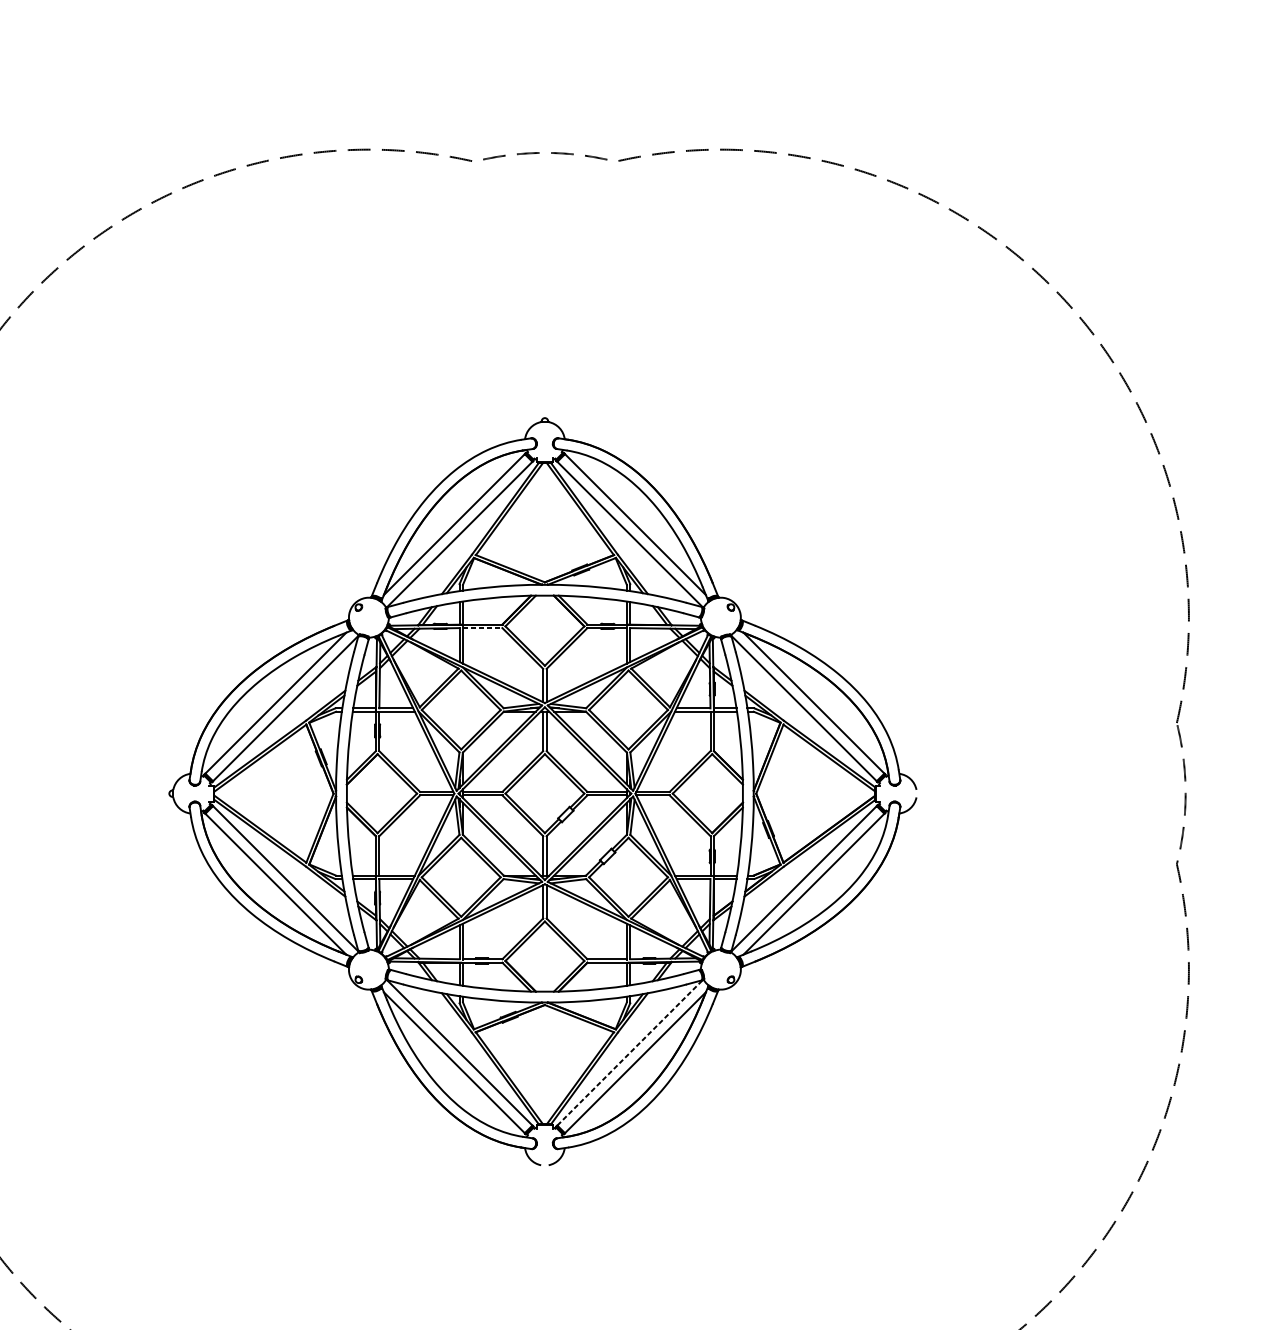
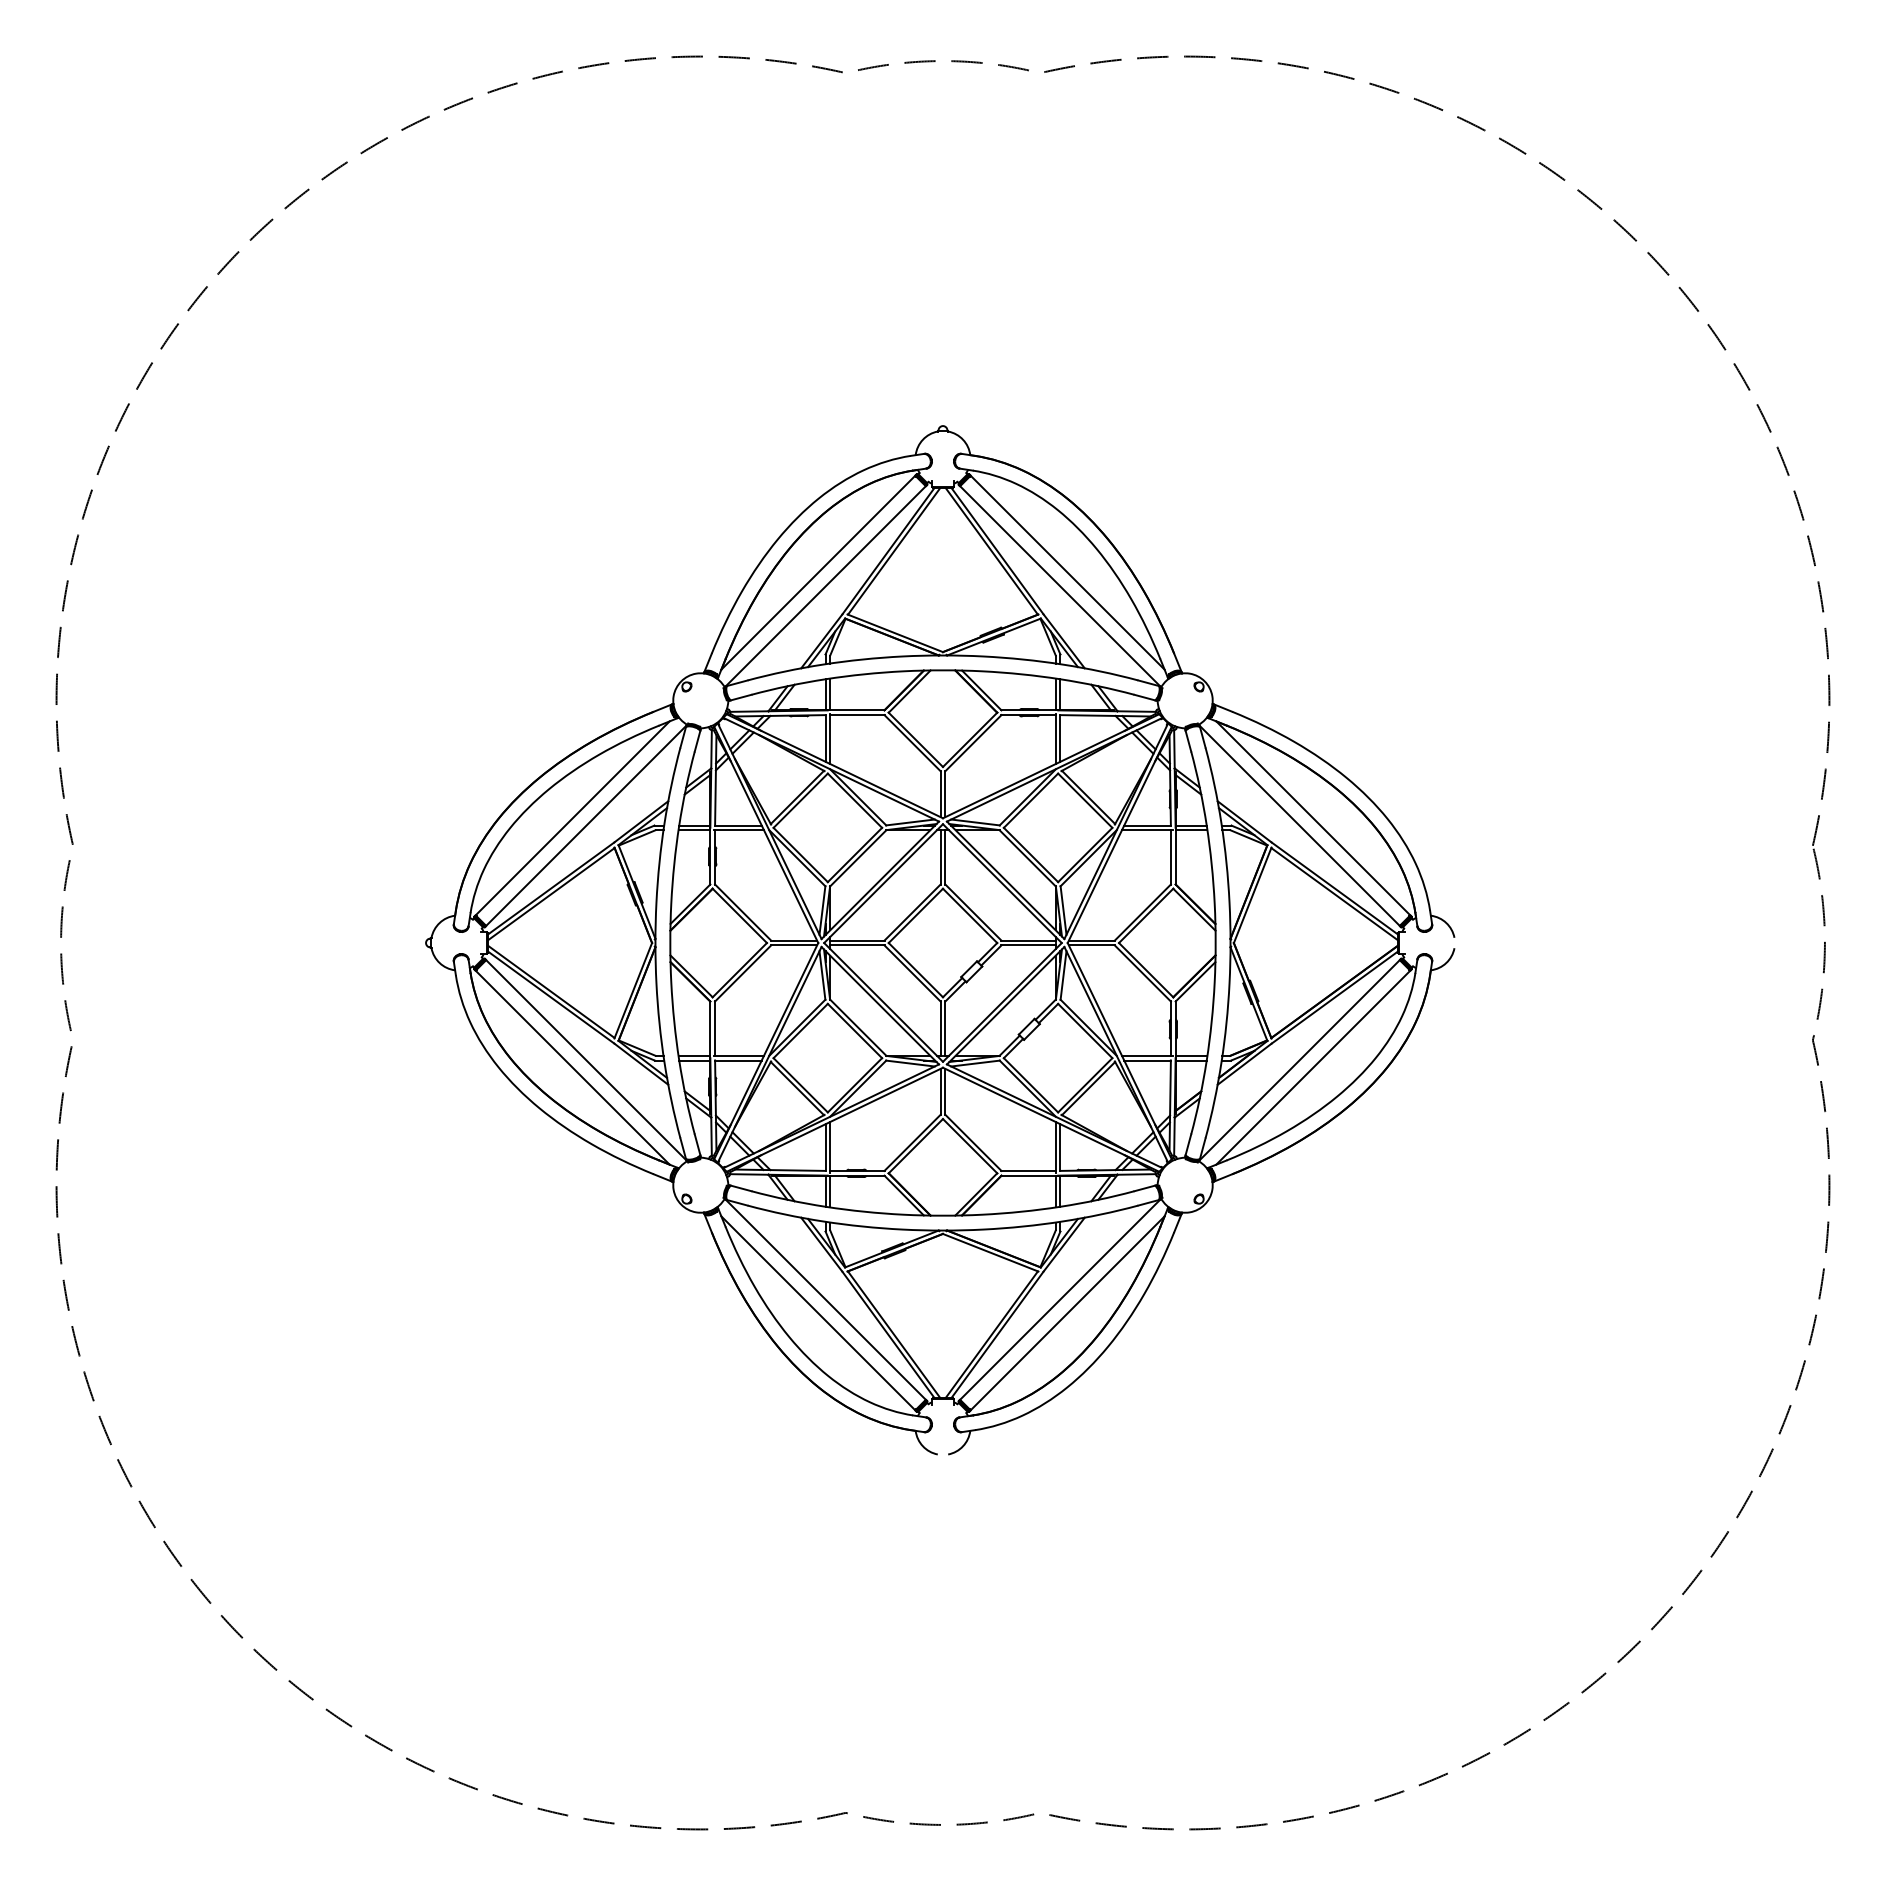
line: (482, 628) -> (857, 715), dashed -> solid
line: (630, 1052) -> (1060, 1299), dashed -> solid

